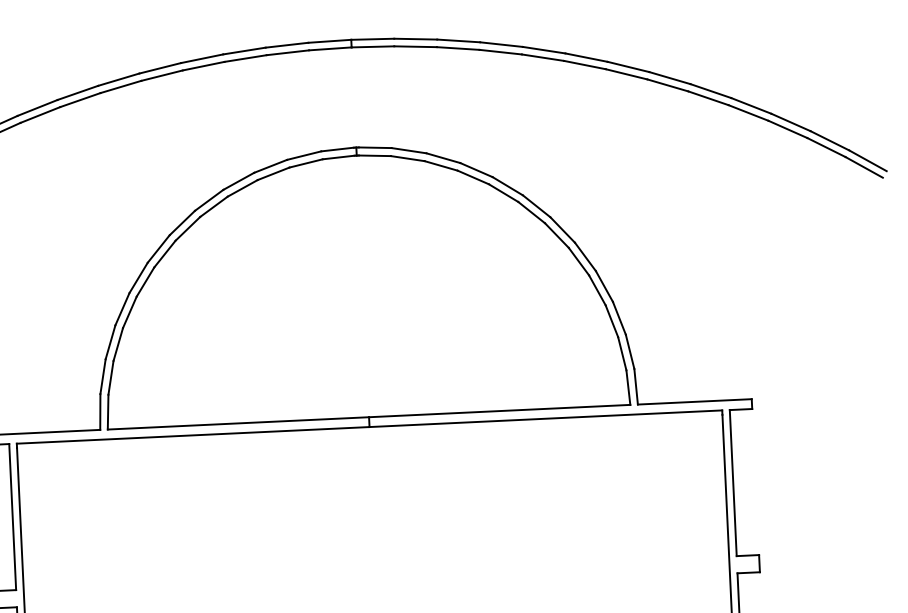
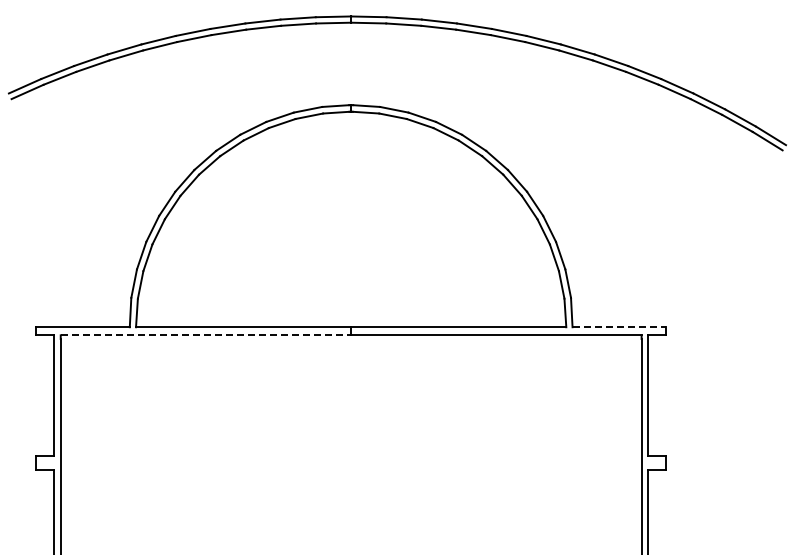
line: (694, 402) -> (619, 327), solid -> dashed
line: (193, 435) -> (206, 335), solid -> dashed

